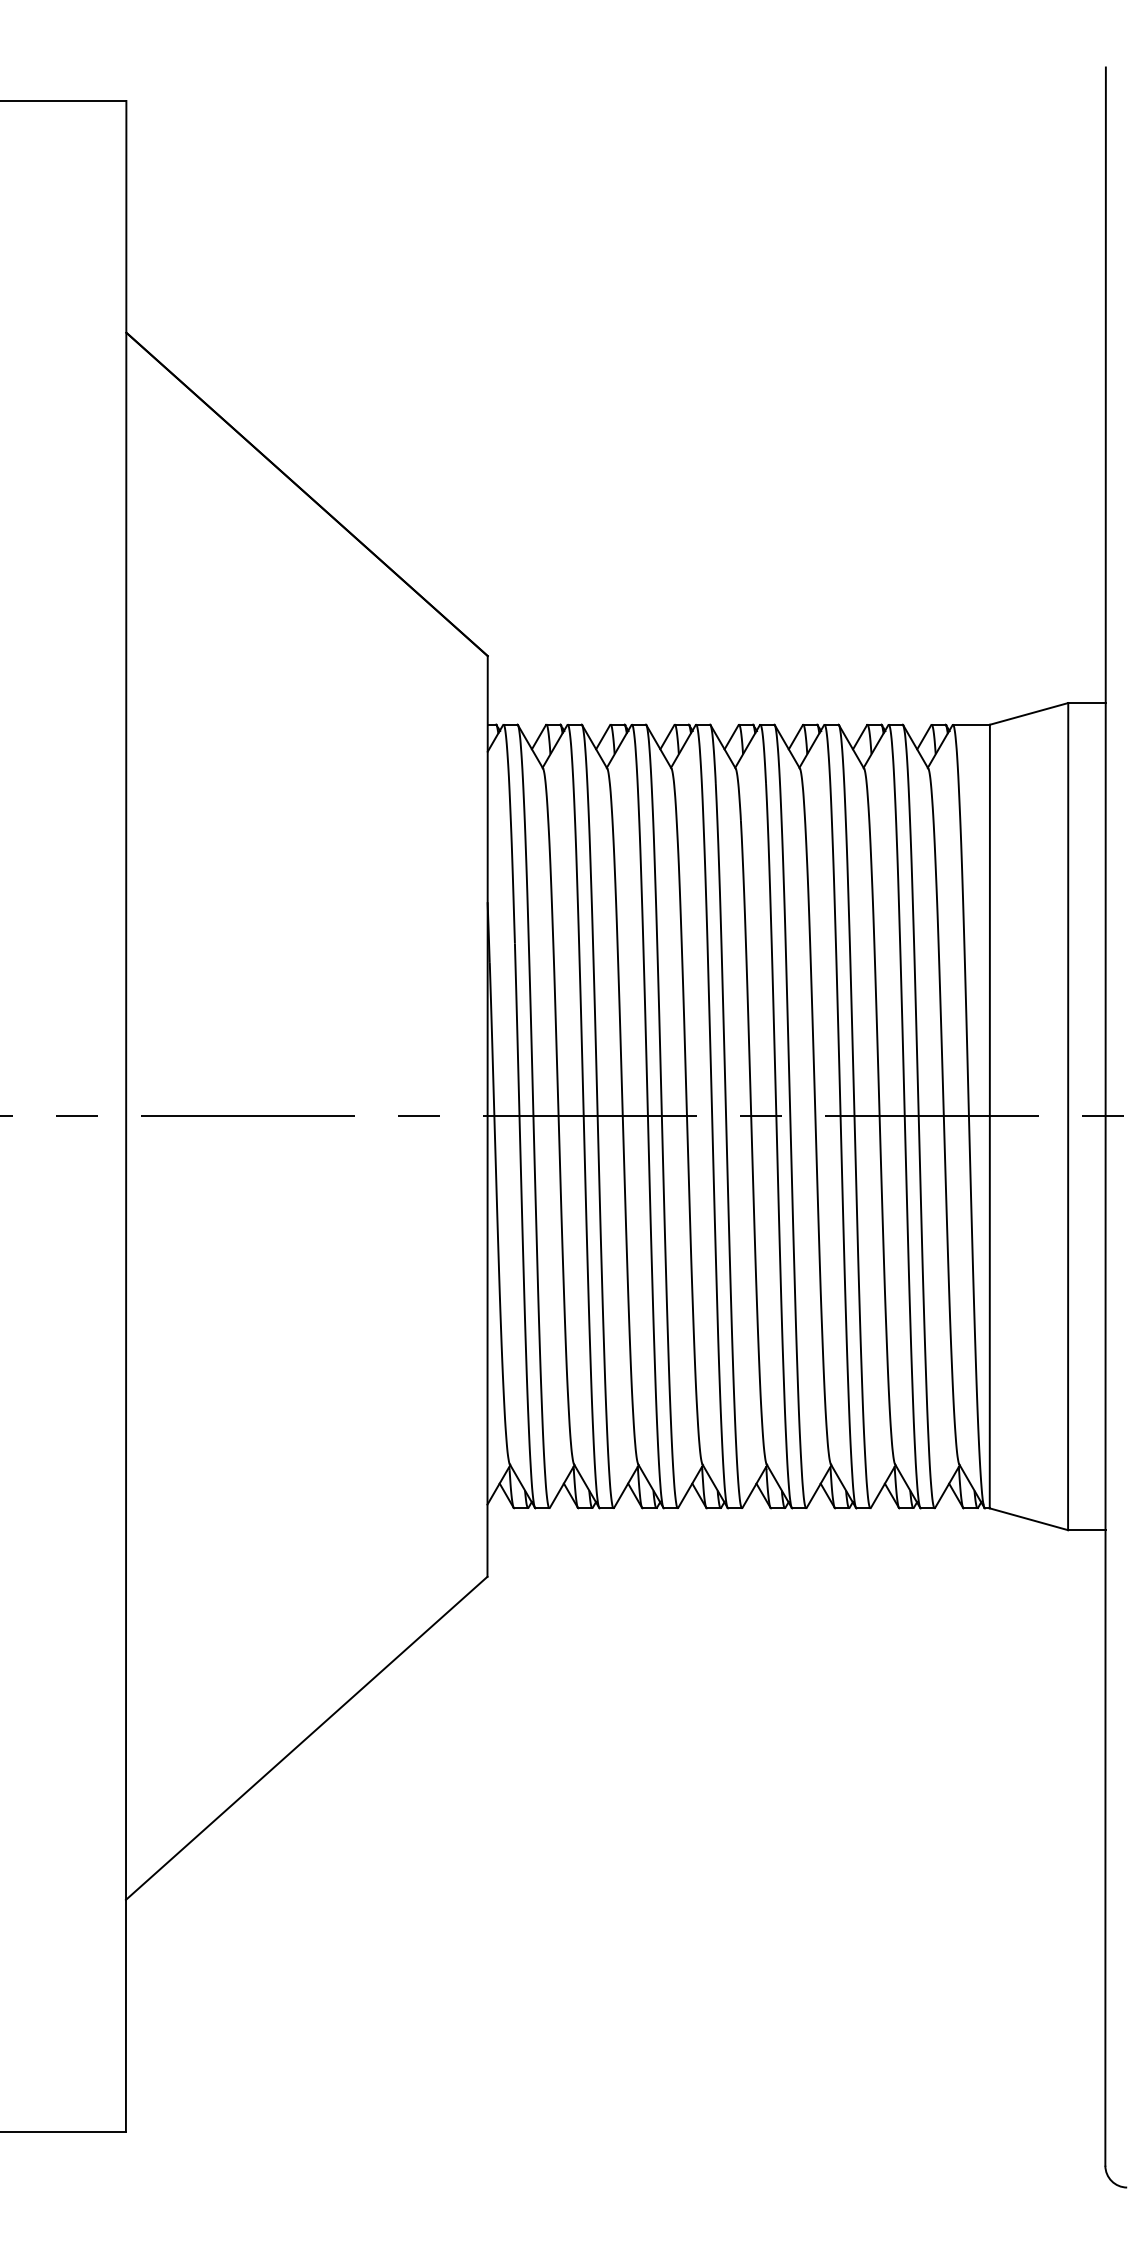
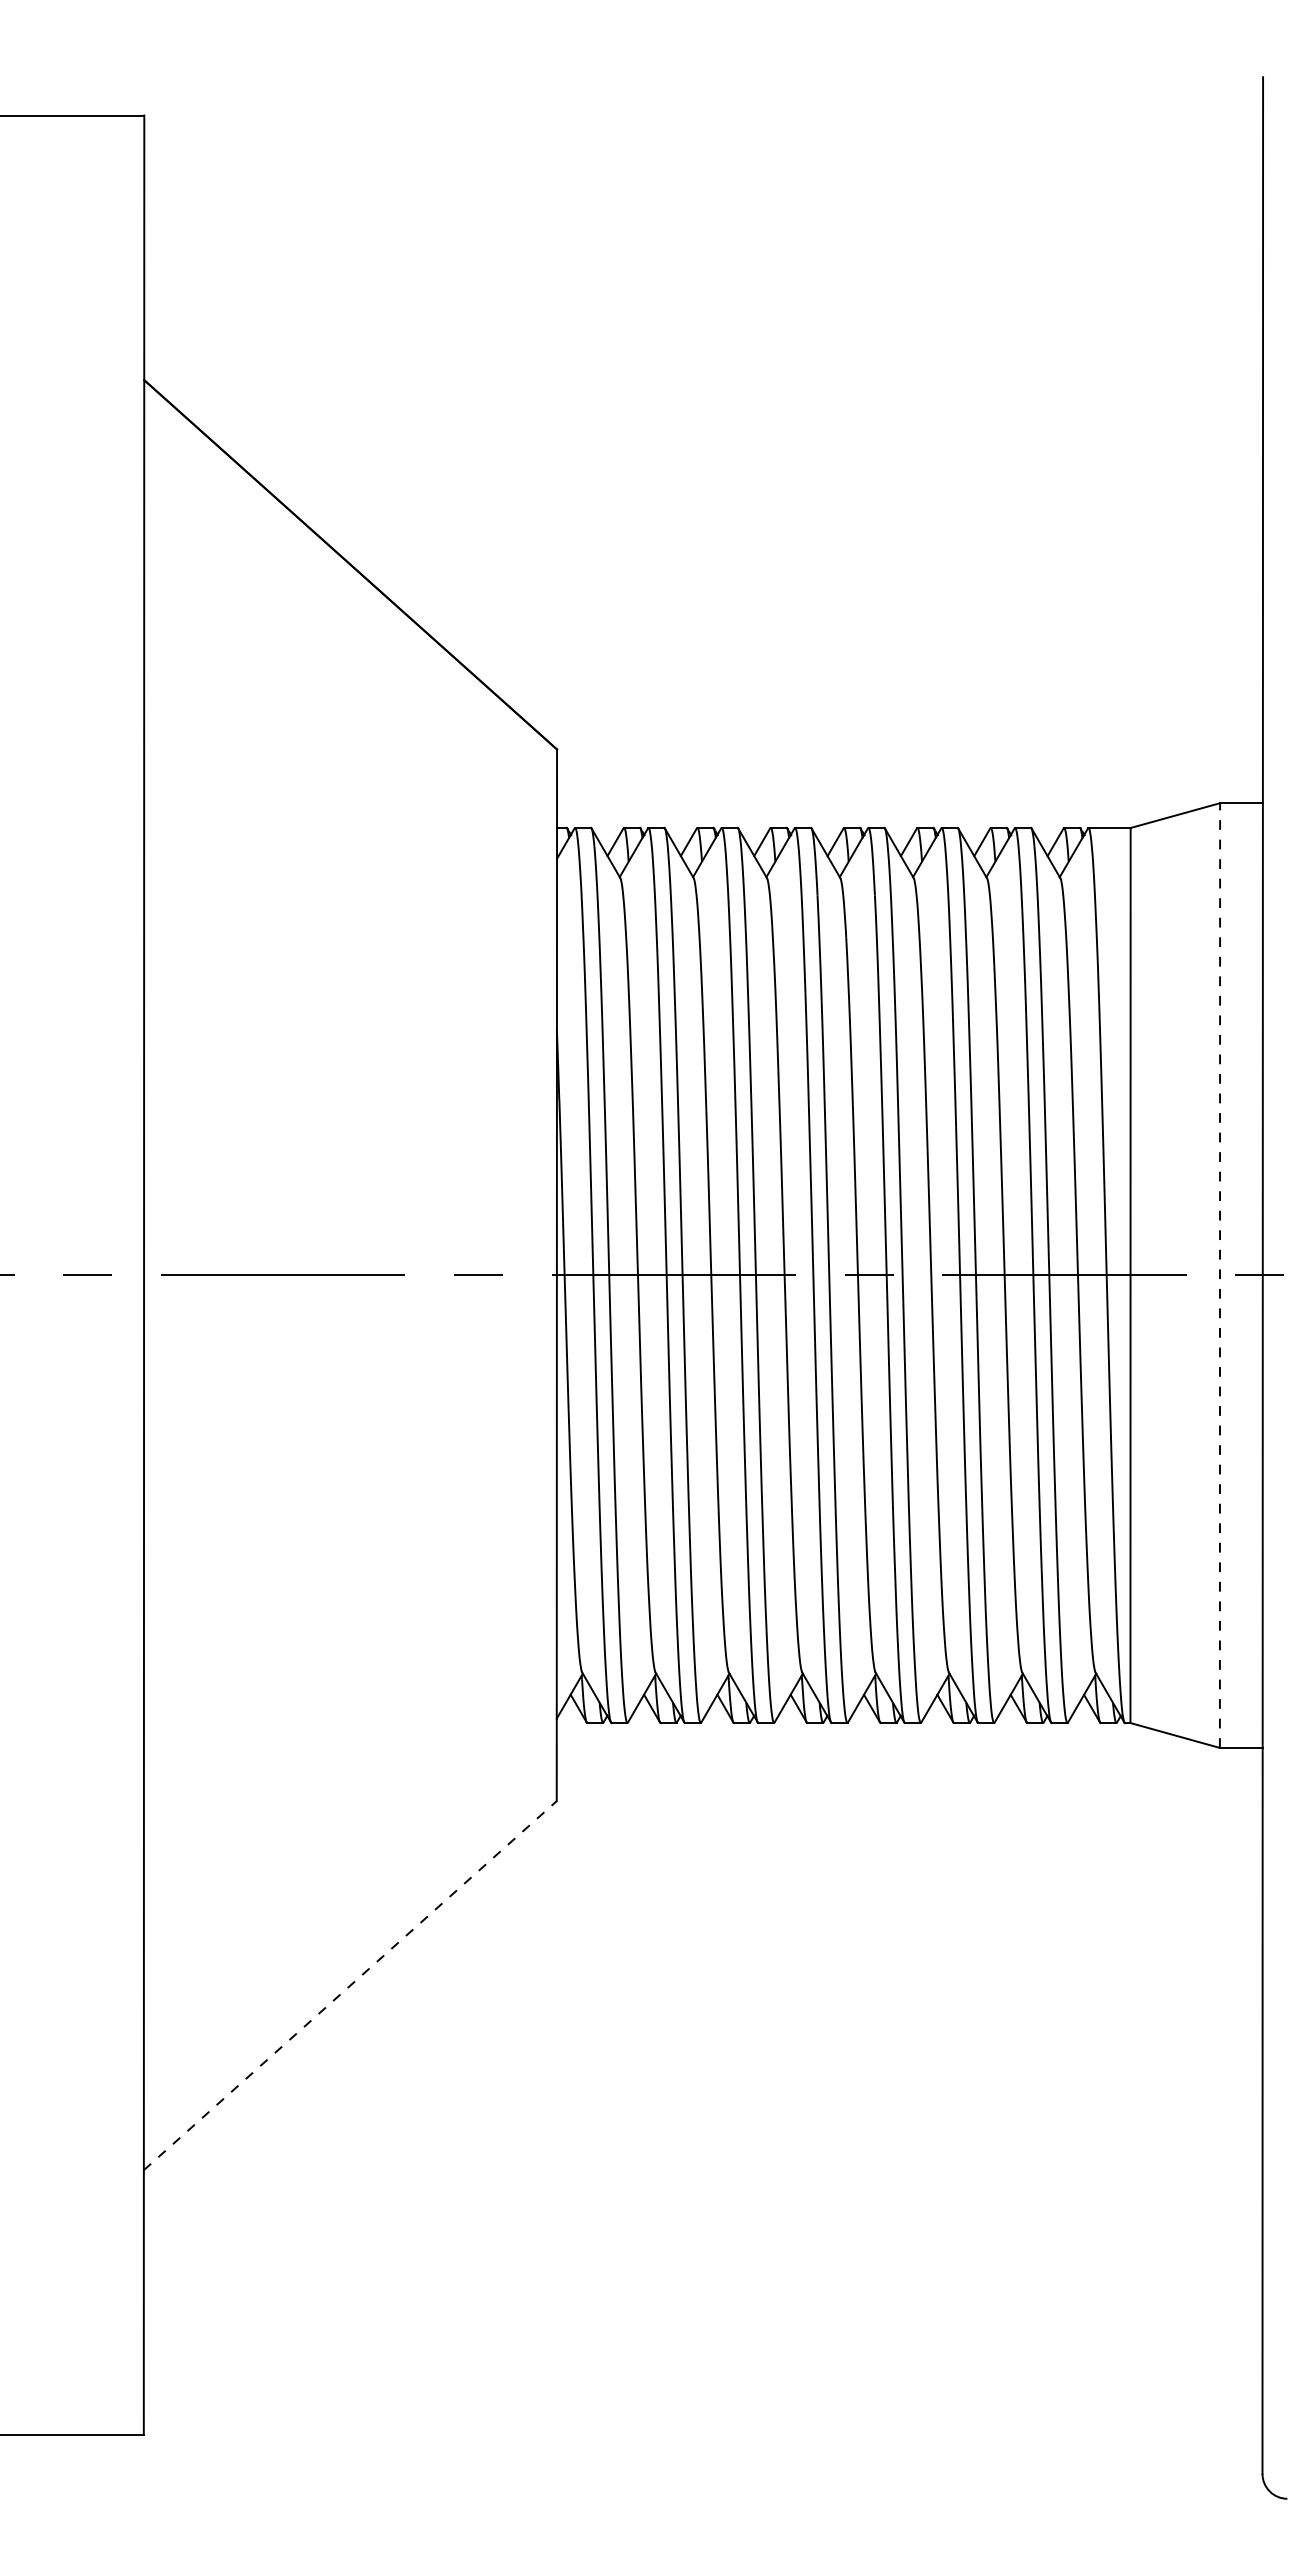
line: (1068, 1116) -> (1220, 1275), solid -> dashed
line: (306, 1738) -> (350, 1985), solid -> dashed

